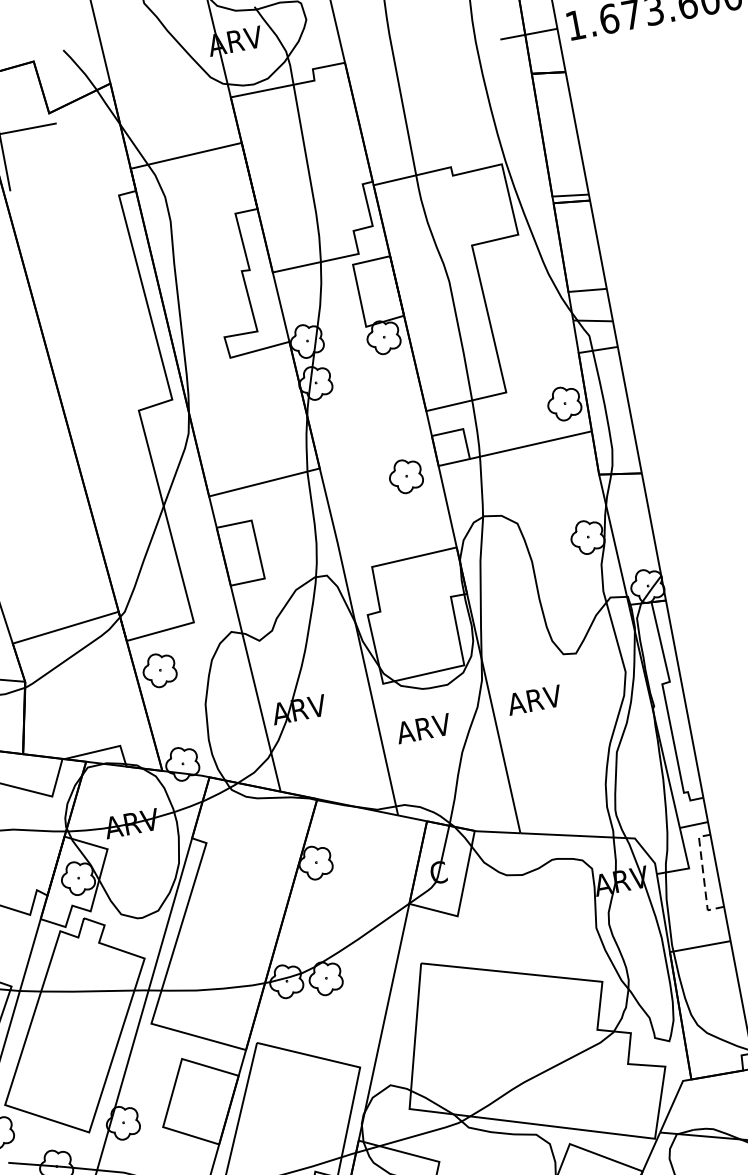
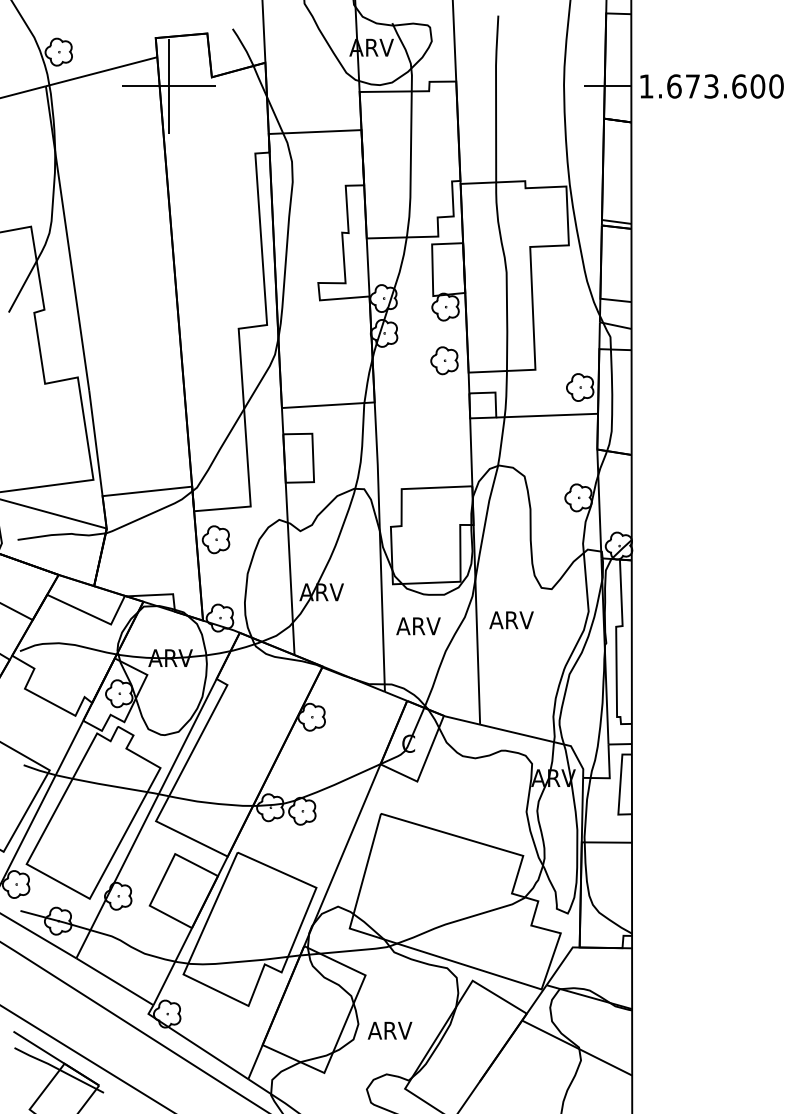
part: (405, 476) -> (444, 360), moved
line: (703, 875) -> (620, 786), dashed -> solid

